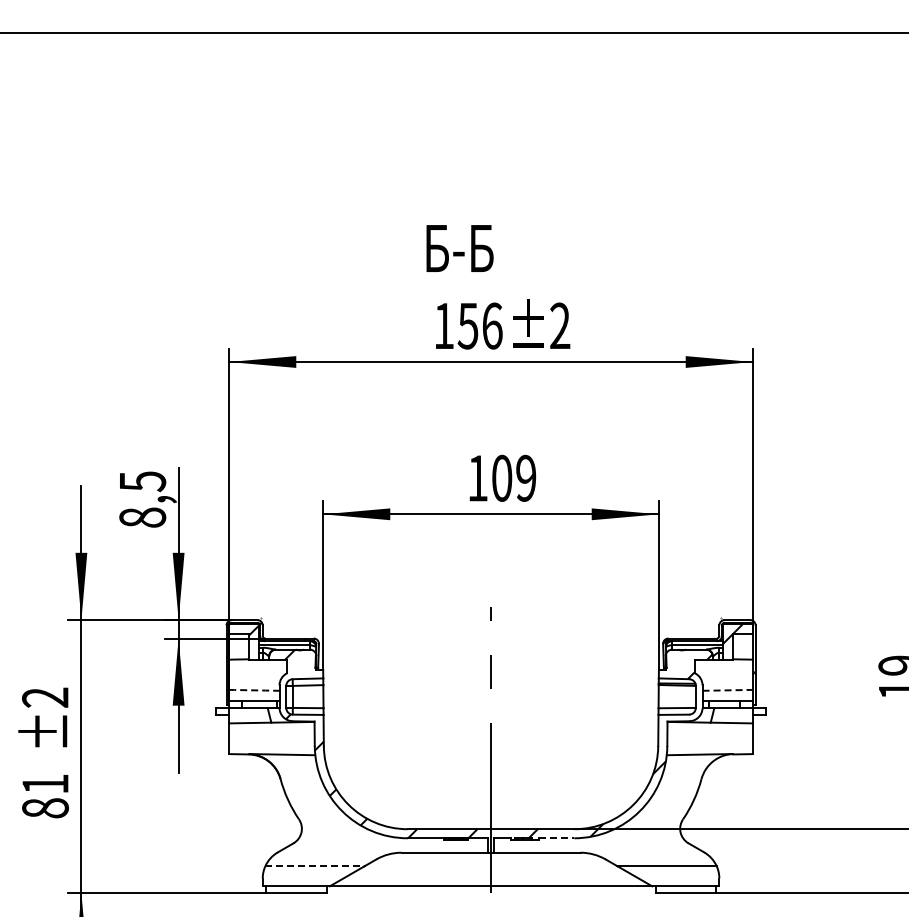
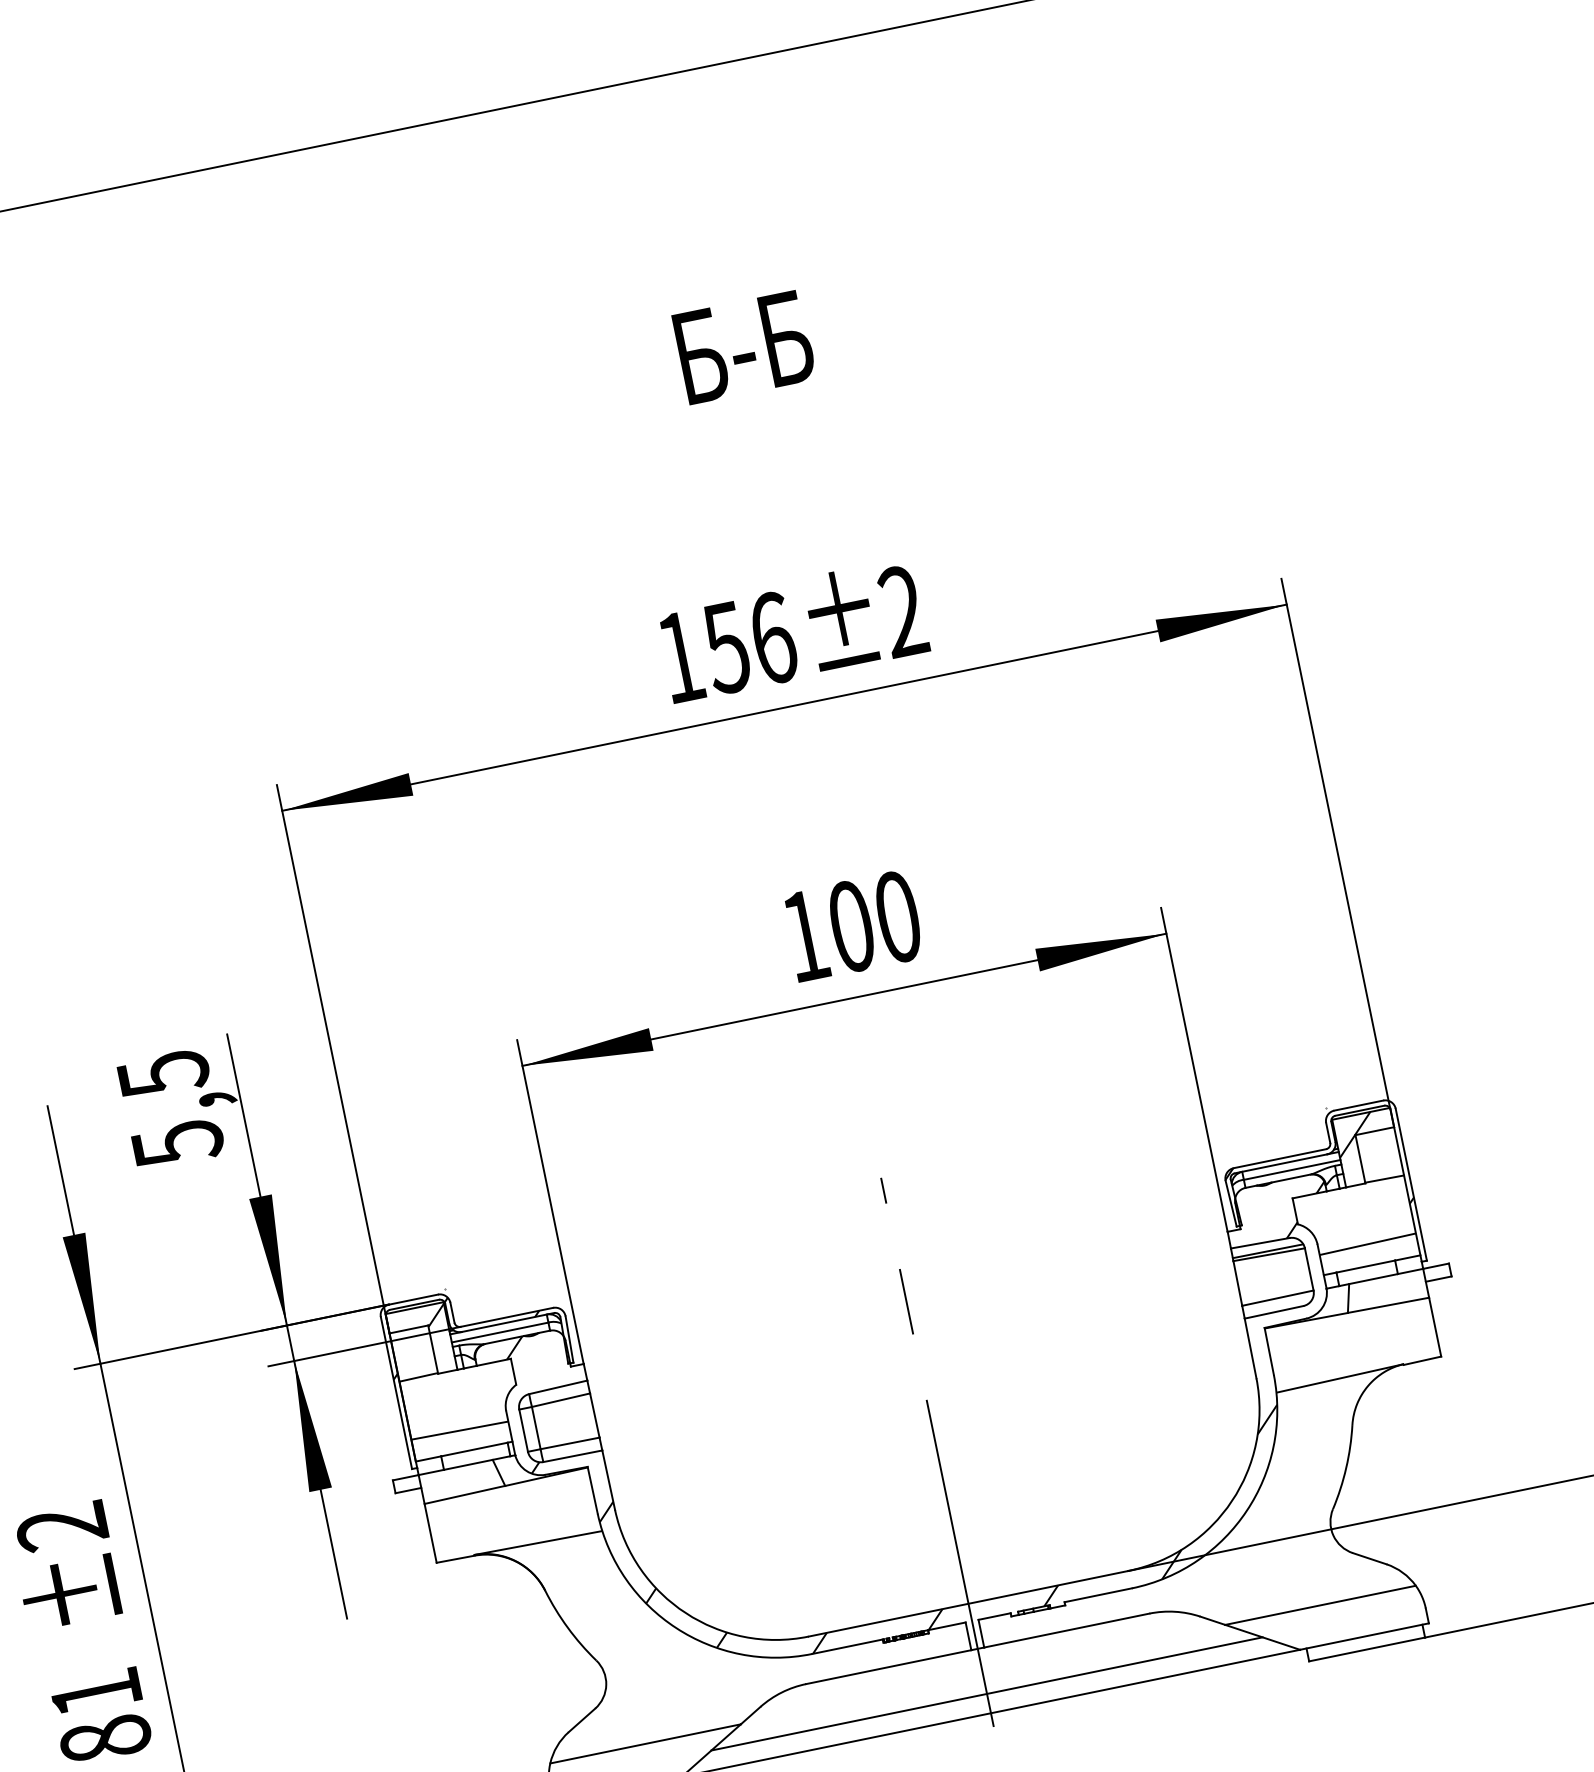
text: (459, 248) -> (743, 347), moved
text: (526, 477) -> (898, 915), 109 -> 100
text: (142, 517) -> (177, 1143), 8,5 -> 5,5
line: (254, 690) -> (460, 1430), dashed -> solid
line: (727, 690) -> (1367, 1244), dashed -> solid
line: (556, 838) -> (1097, 1595), dashed -> solid
line: (315, 866) -> (646, 1744), dashed -> solid
line: (490, 876) -> (986, 1694), added

